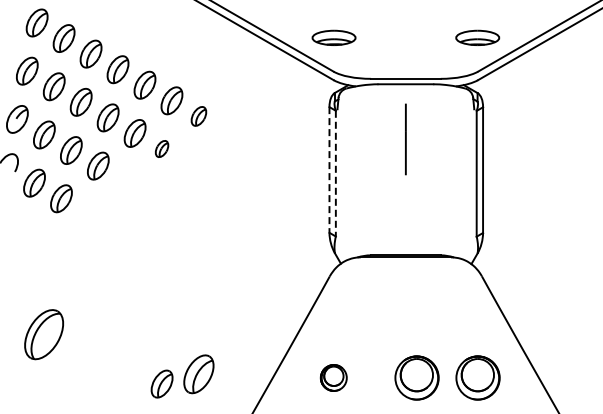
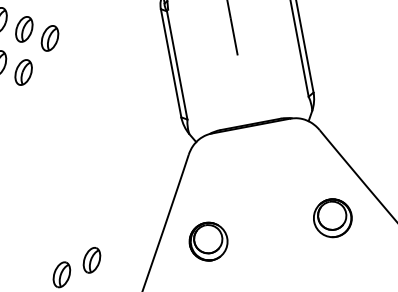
part: (198, 116) -> (49, 38), size x1.43
part: (161, 148) -> (23, 72), size x1.67
line: (329, 169) -> (171, 62), dashed -> solid
line: (335, 173) -> (176, 65), dashed -> solid
part: (198, 373) -> (91, 259), size x0.71
part: (333, 377) -> (208, 241), size x1.67
part: (416, 377) -> (279, 227), removed

